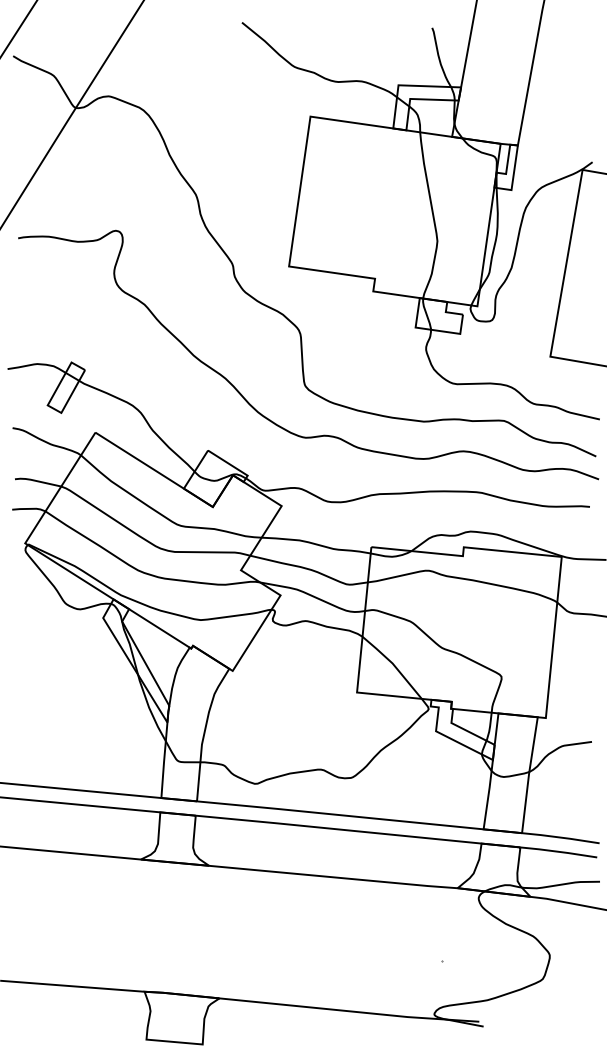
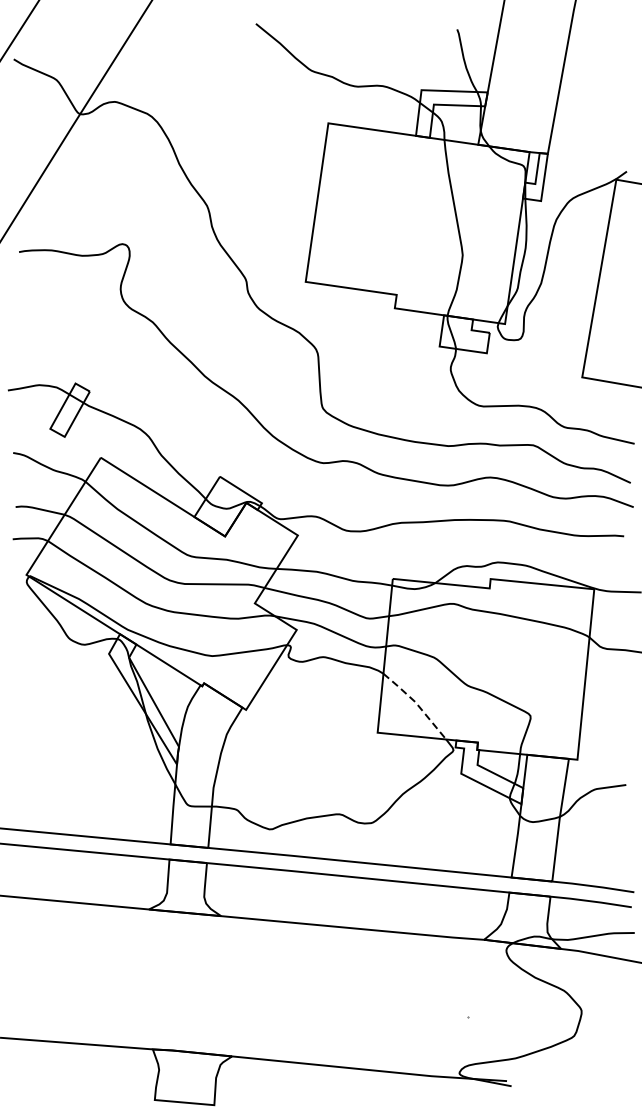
line: (393, 665) -> (416, 704), solid -> dashed

